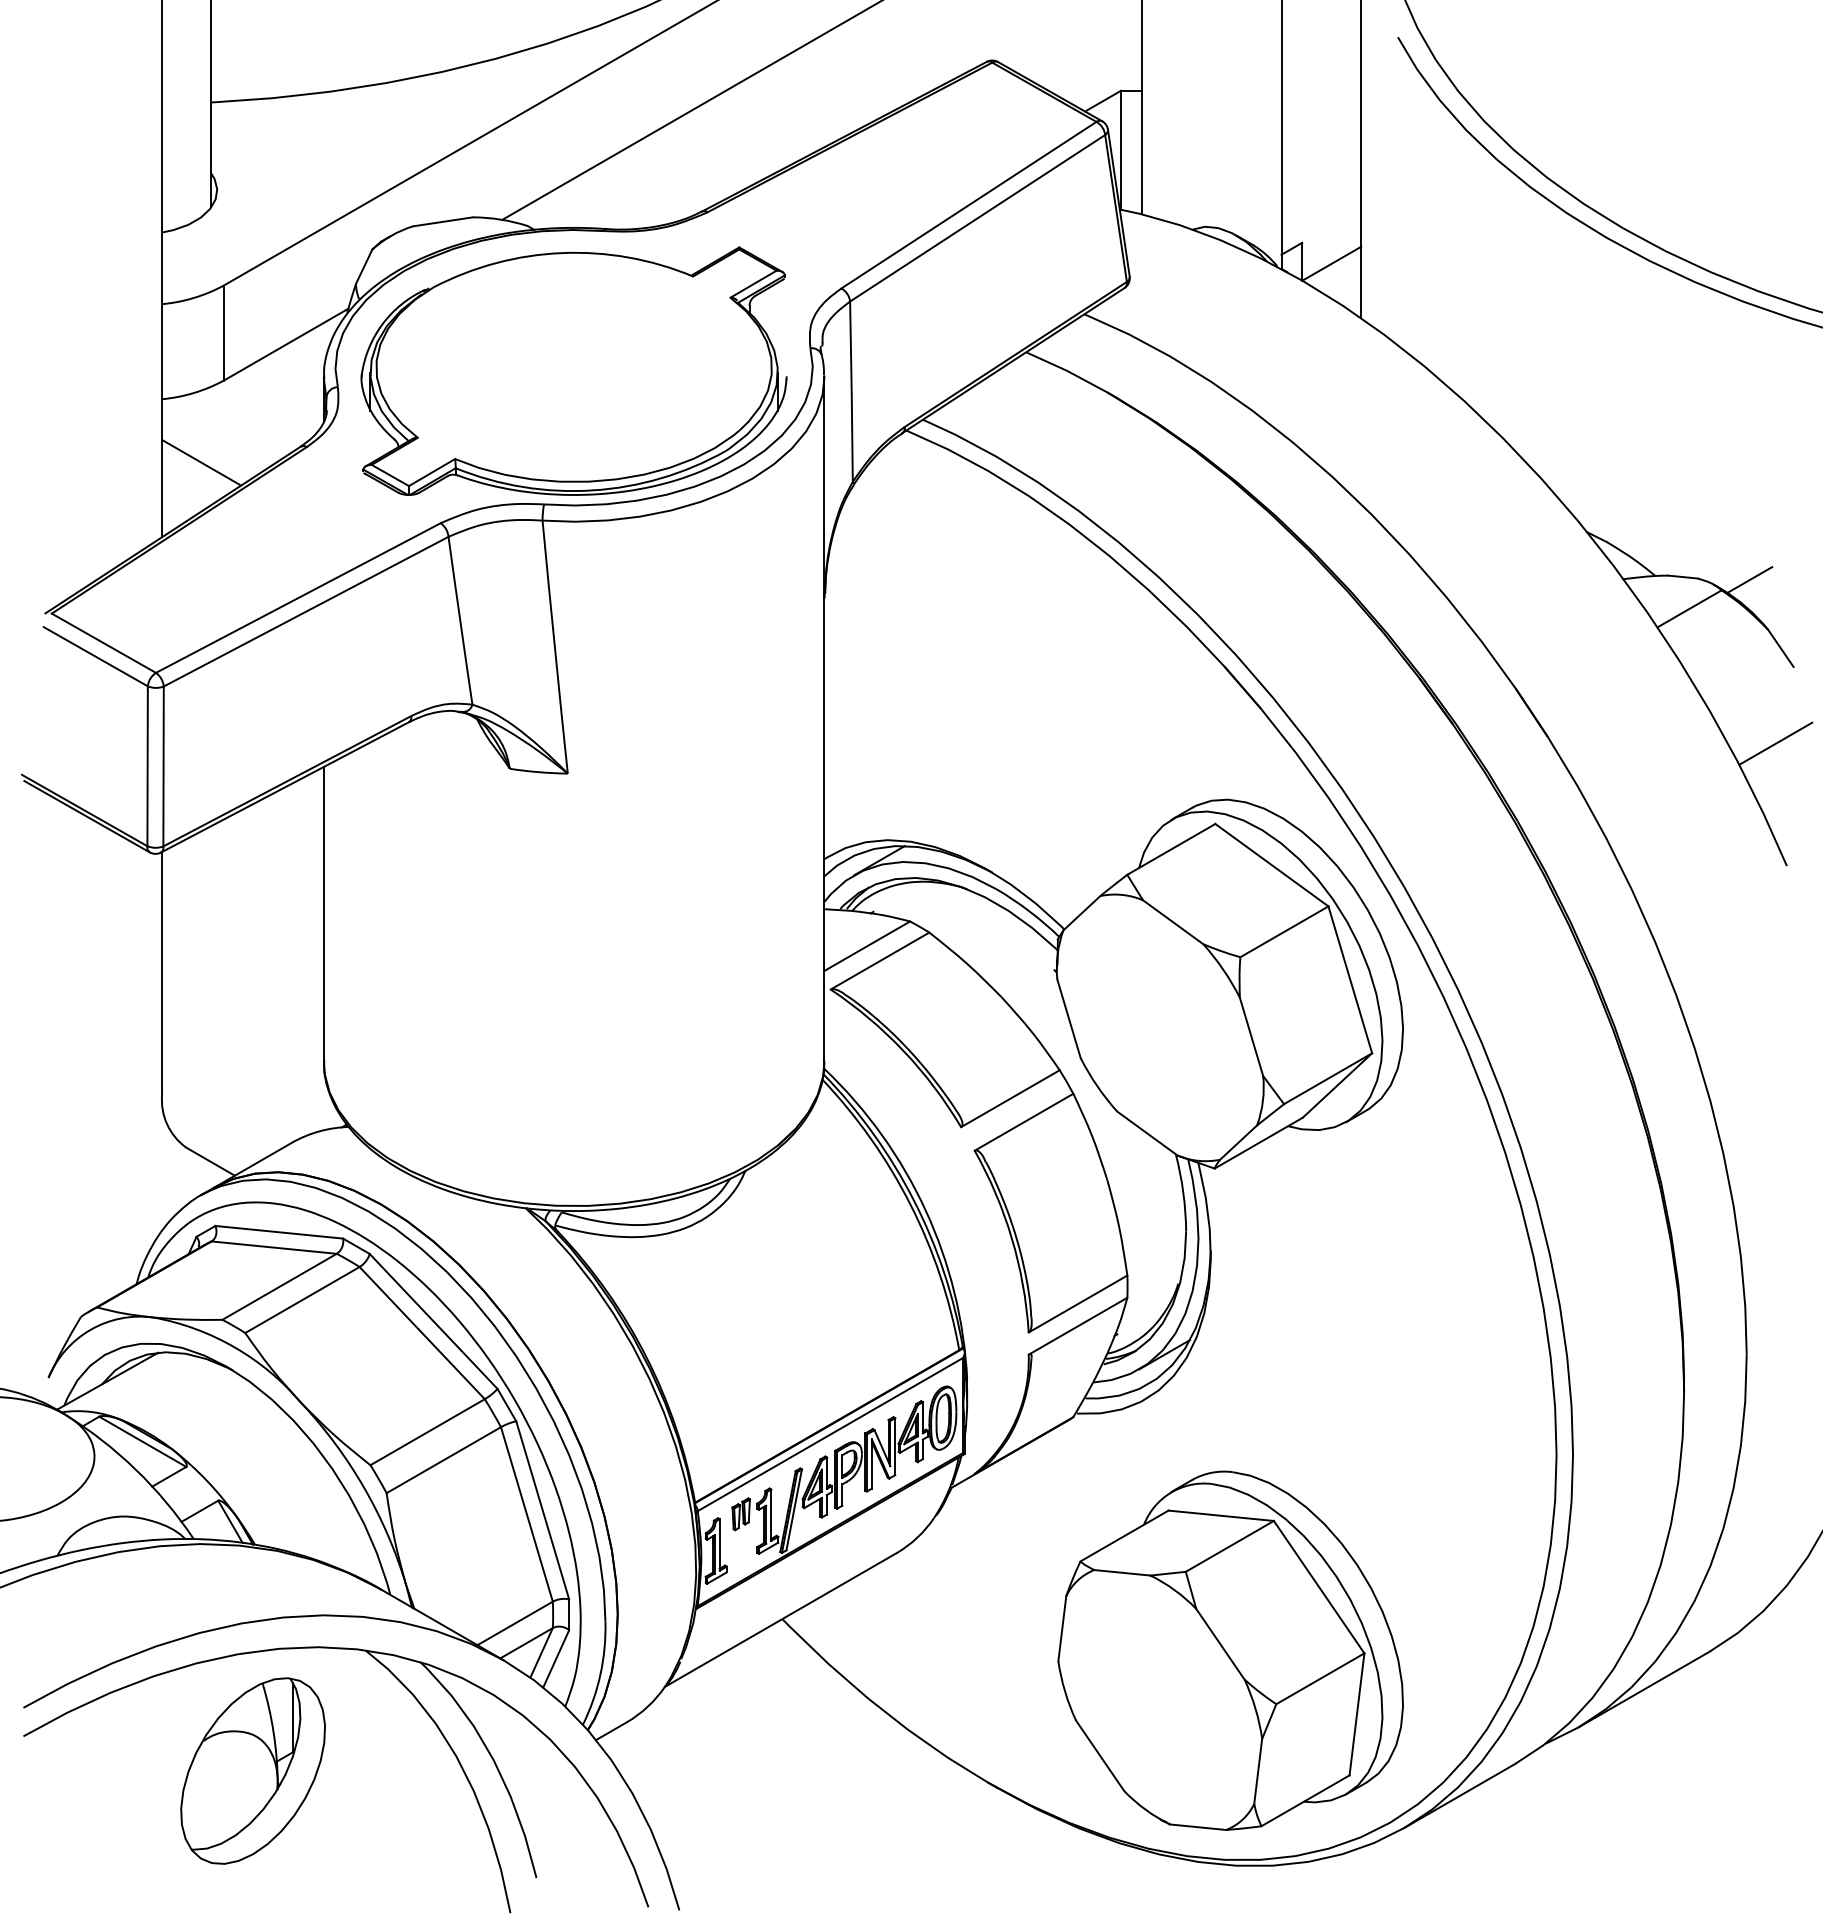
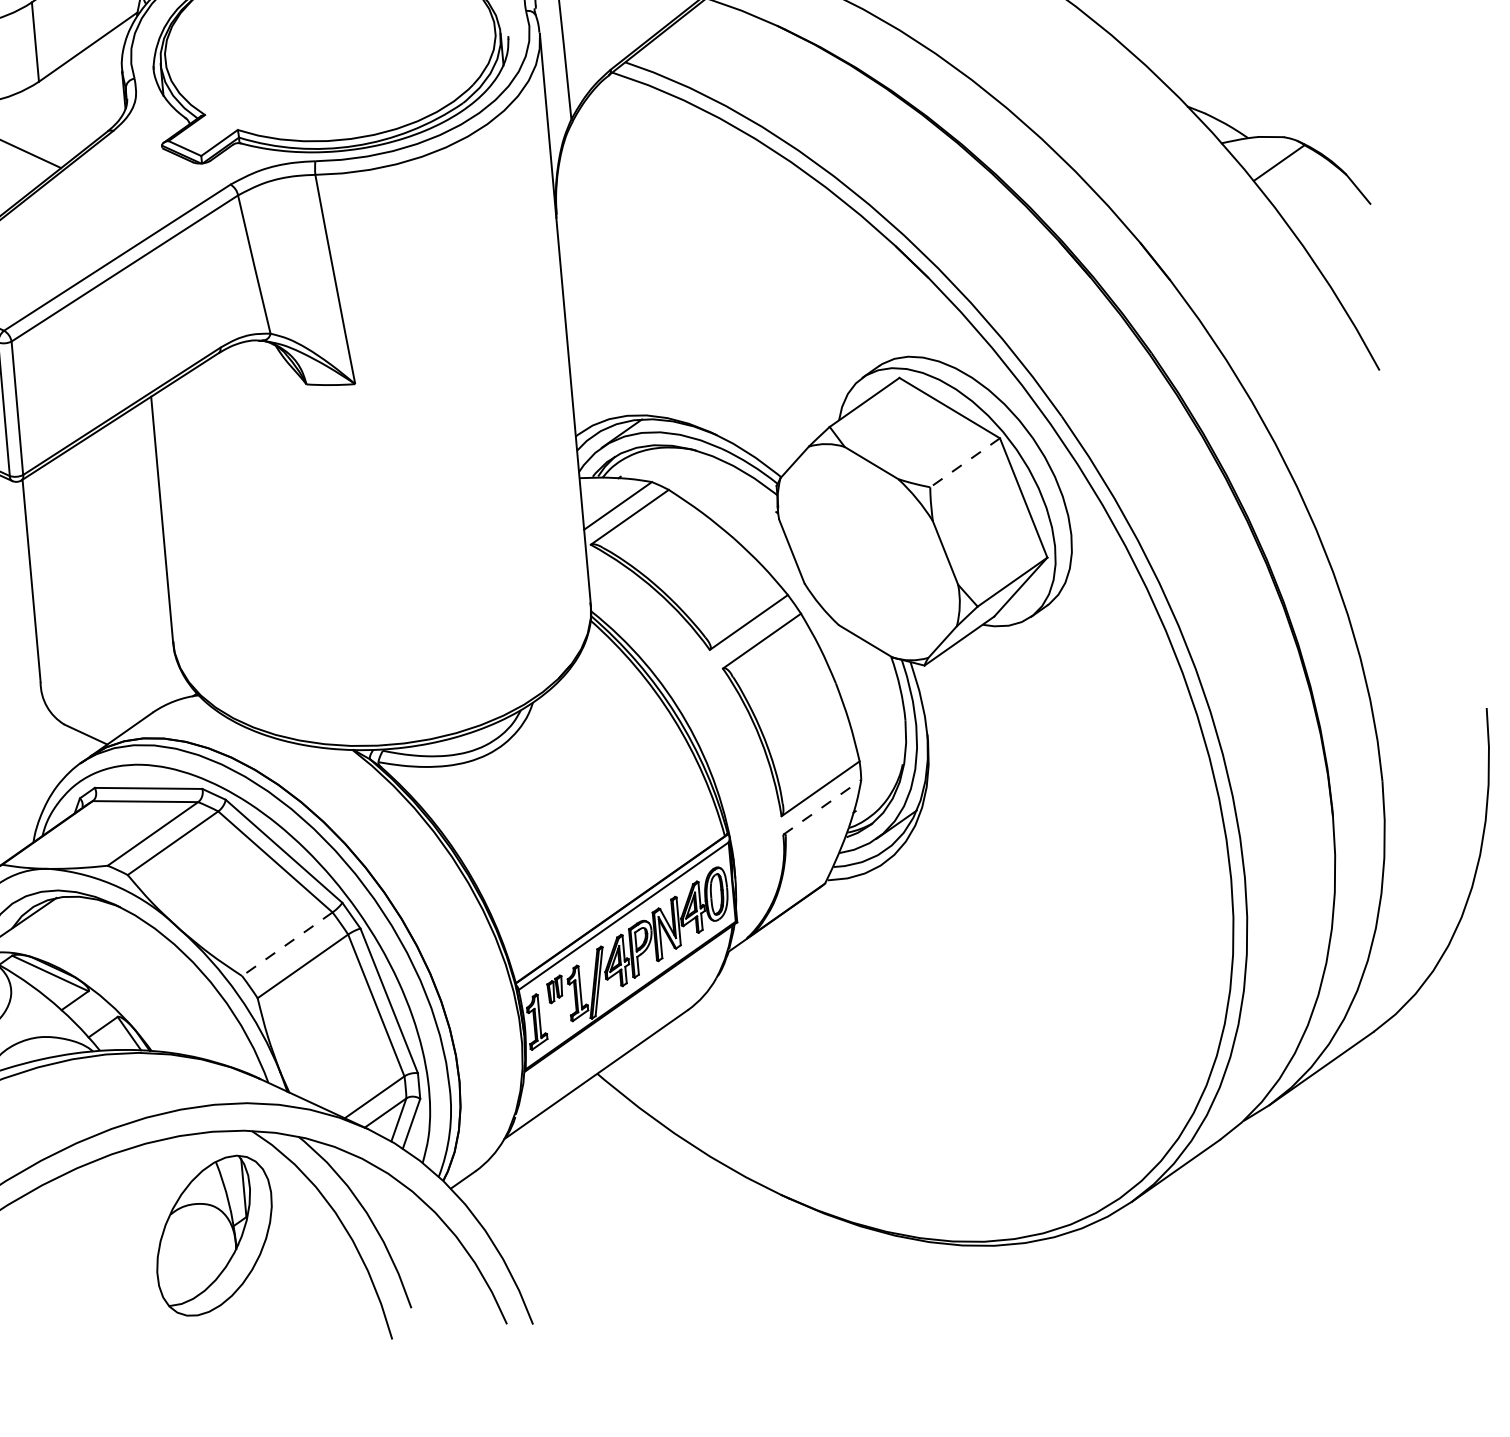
line: (1749, 579) -> (1327, 134), removed
line: (1775, 743) -> (1360, 269), removed
line: (1284, 931) -> (965, 462), solid -> dashed
line: (1078, 1326) -> (822, 807), solid -> dashed
line: (427, 1432) -> (287, 944), solid -> dashed
part: (1230, 1650) -> (973, 1066), removed
part: (252, 1770) -> (213, 1235), moved

